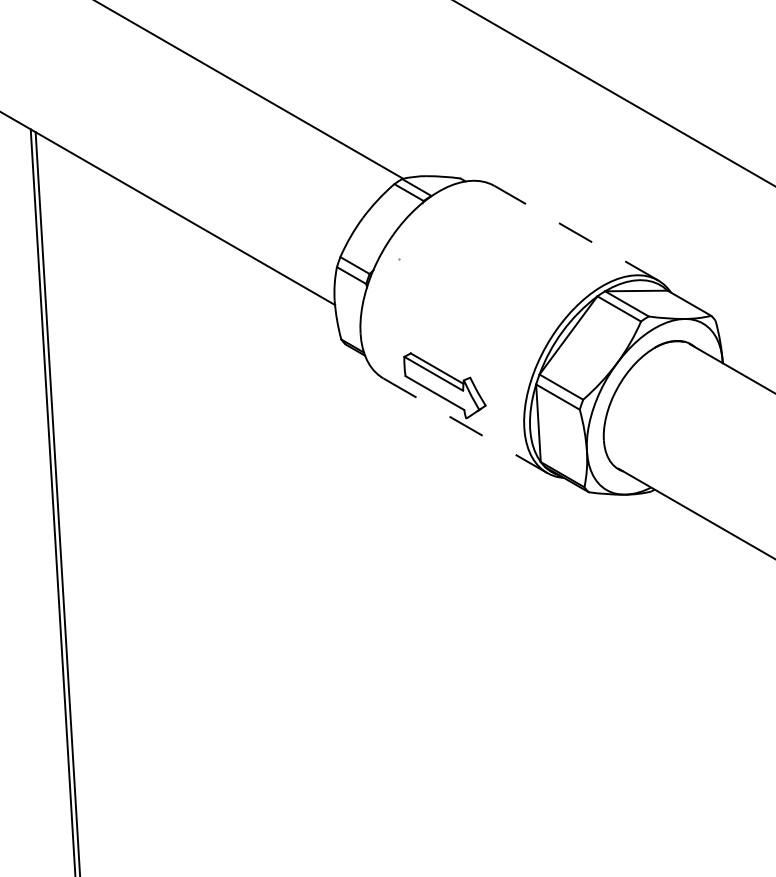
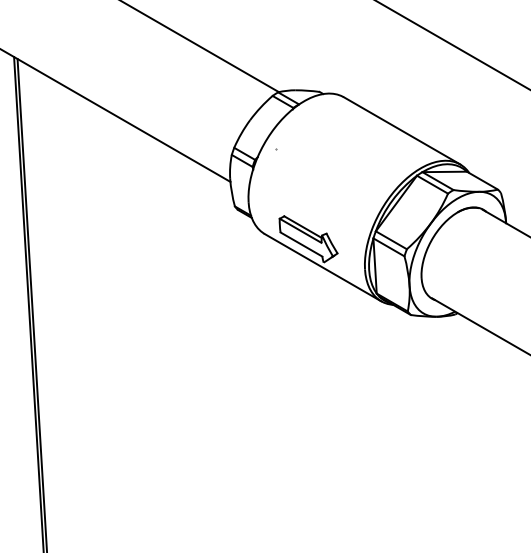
line: (576, 233) -> (402, 131), dashed -> solid
line: (465, 425) -> (323, 267), dashed -> solid

